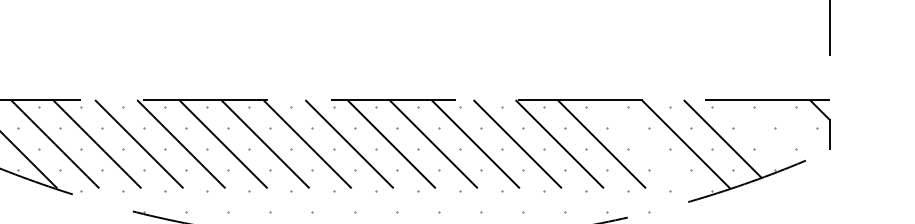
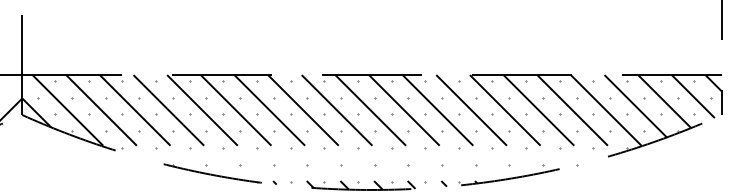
line: (793, 126) -> (692, 96), added
line: (758, 133) -> (664, 101), added
line: (648, 149) -> (576, 114), added

